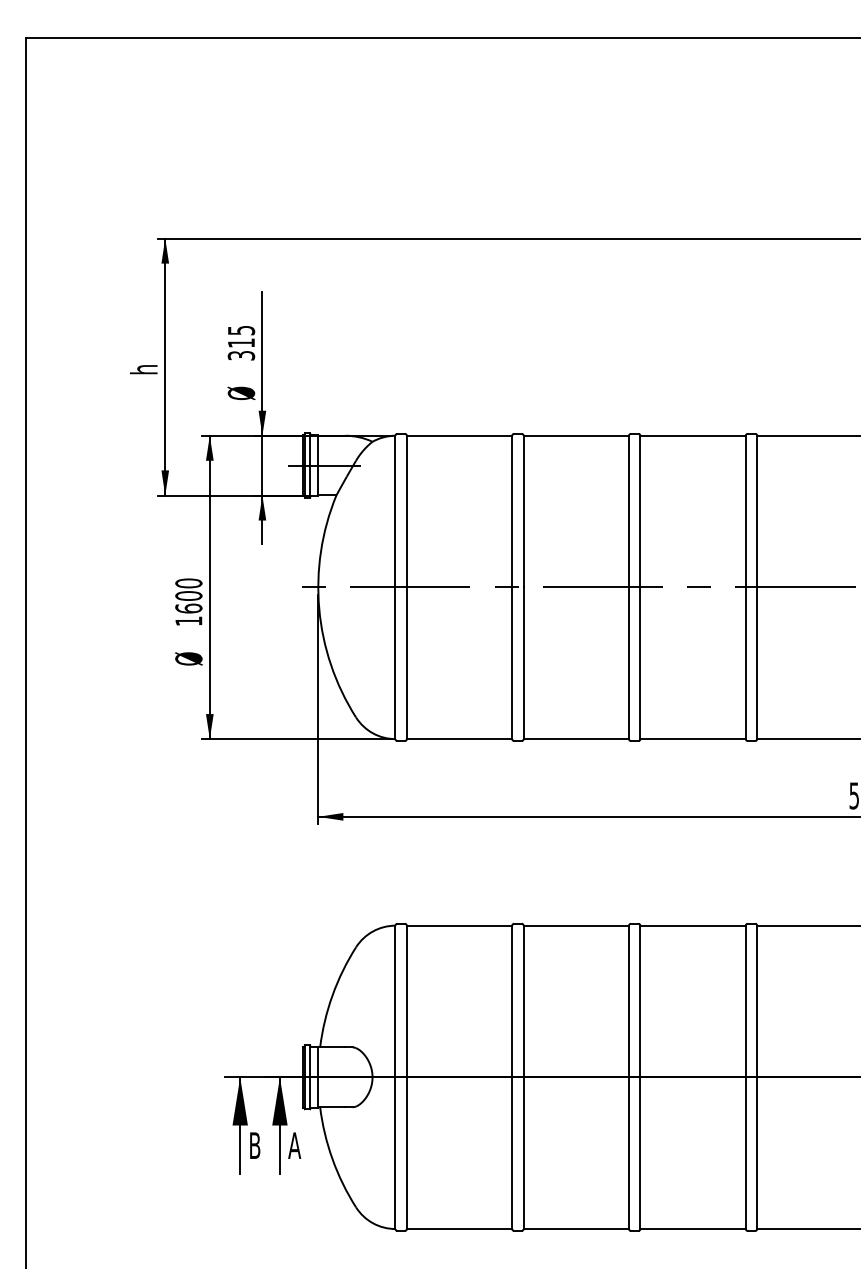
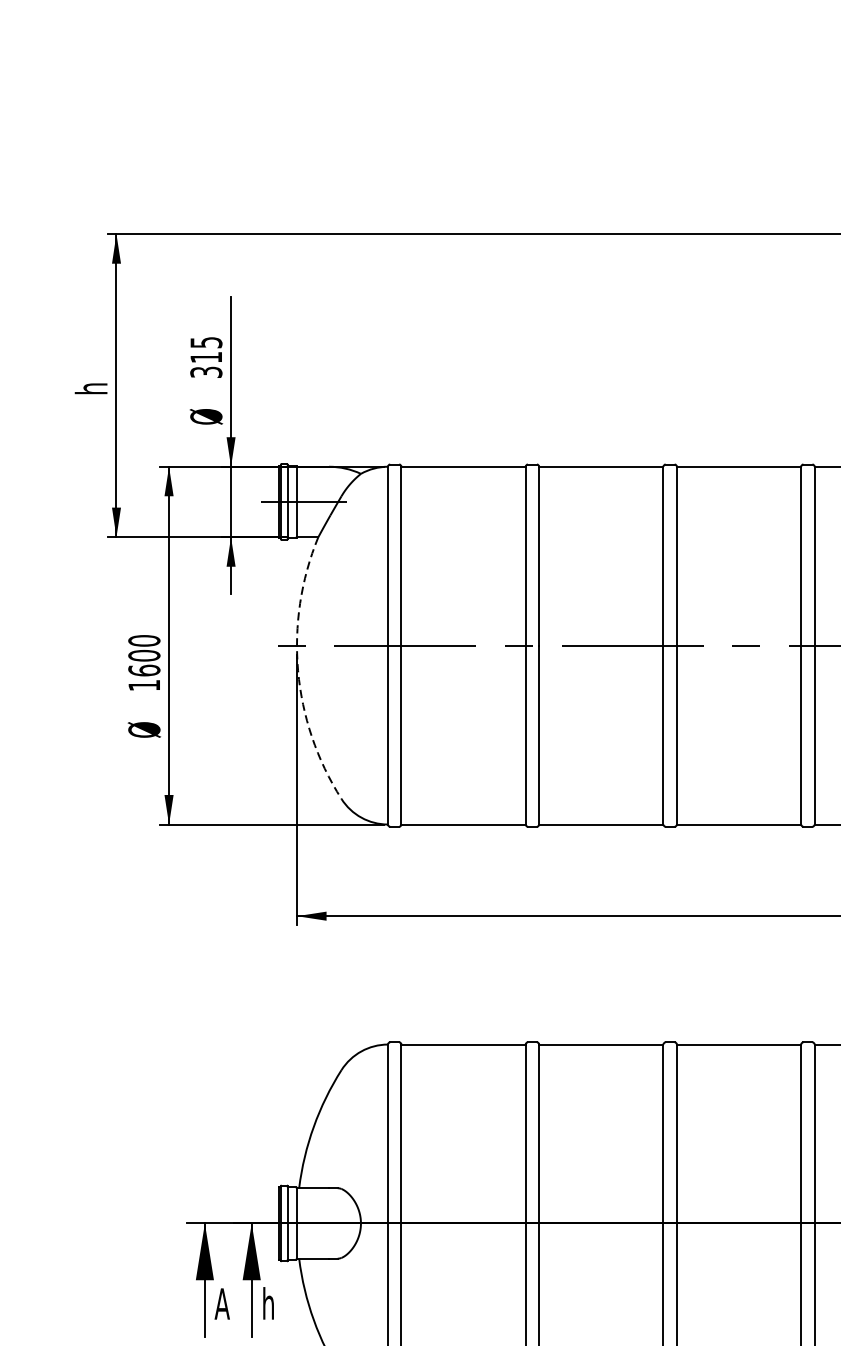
arc: (319, 608) -> (298, 670), solid -> dashed
text: (294, 1144) -> (268, 1302), A -> h
text: (254, 1145) -> (221, 1303), B -> A

